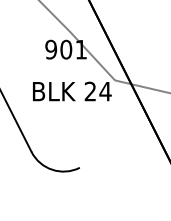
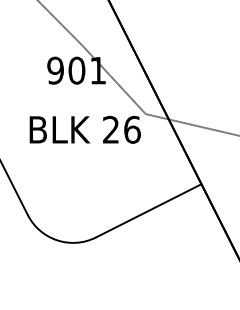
text: (105, 91) -> (132, 129), 24 -> 26
line: (116, 148) -> (147, 210), added

